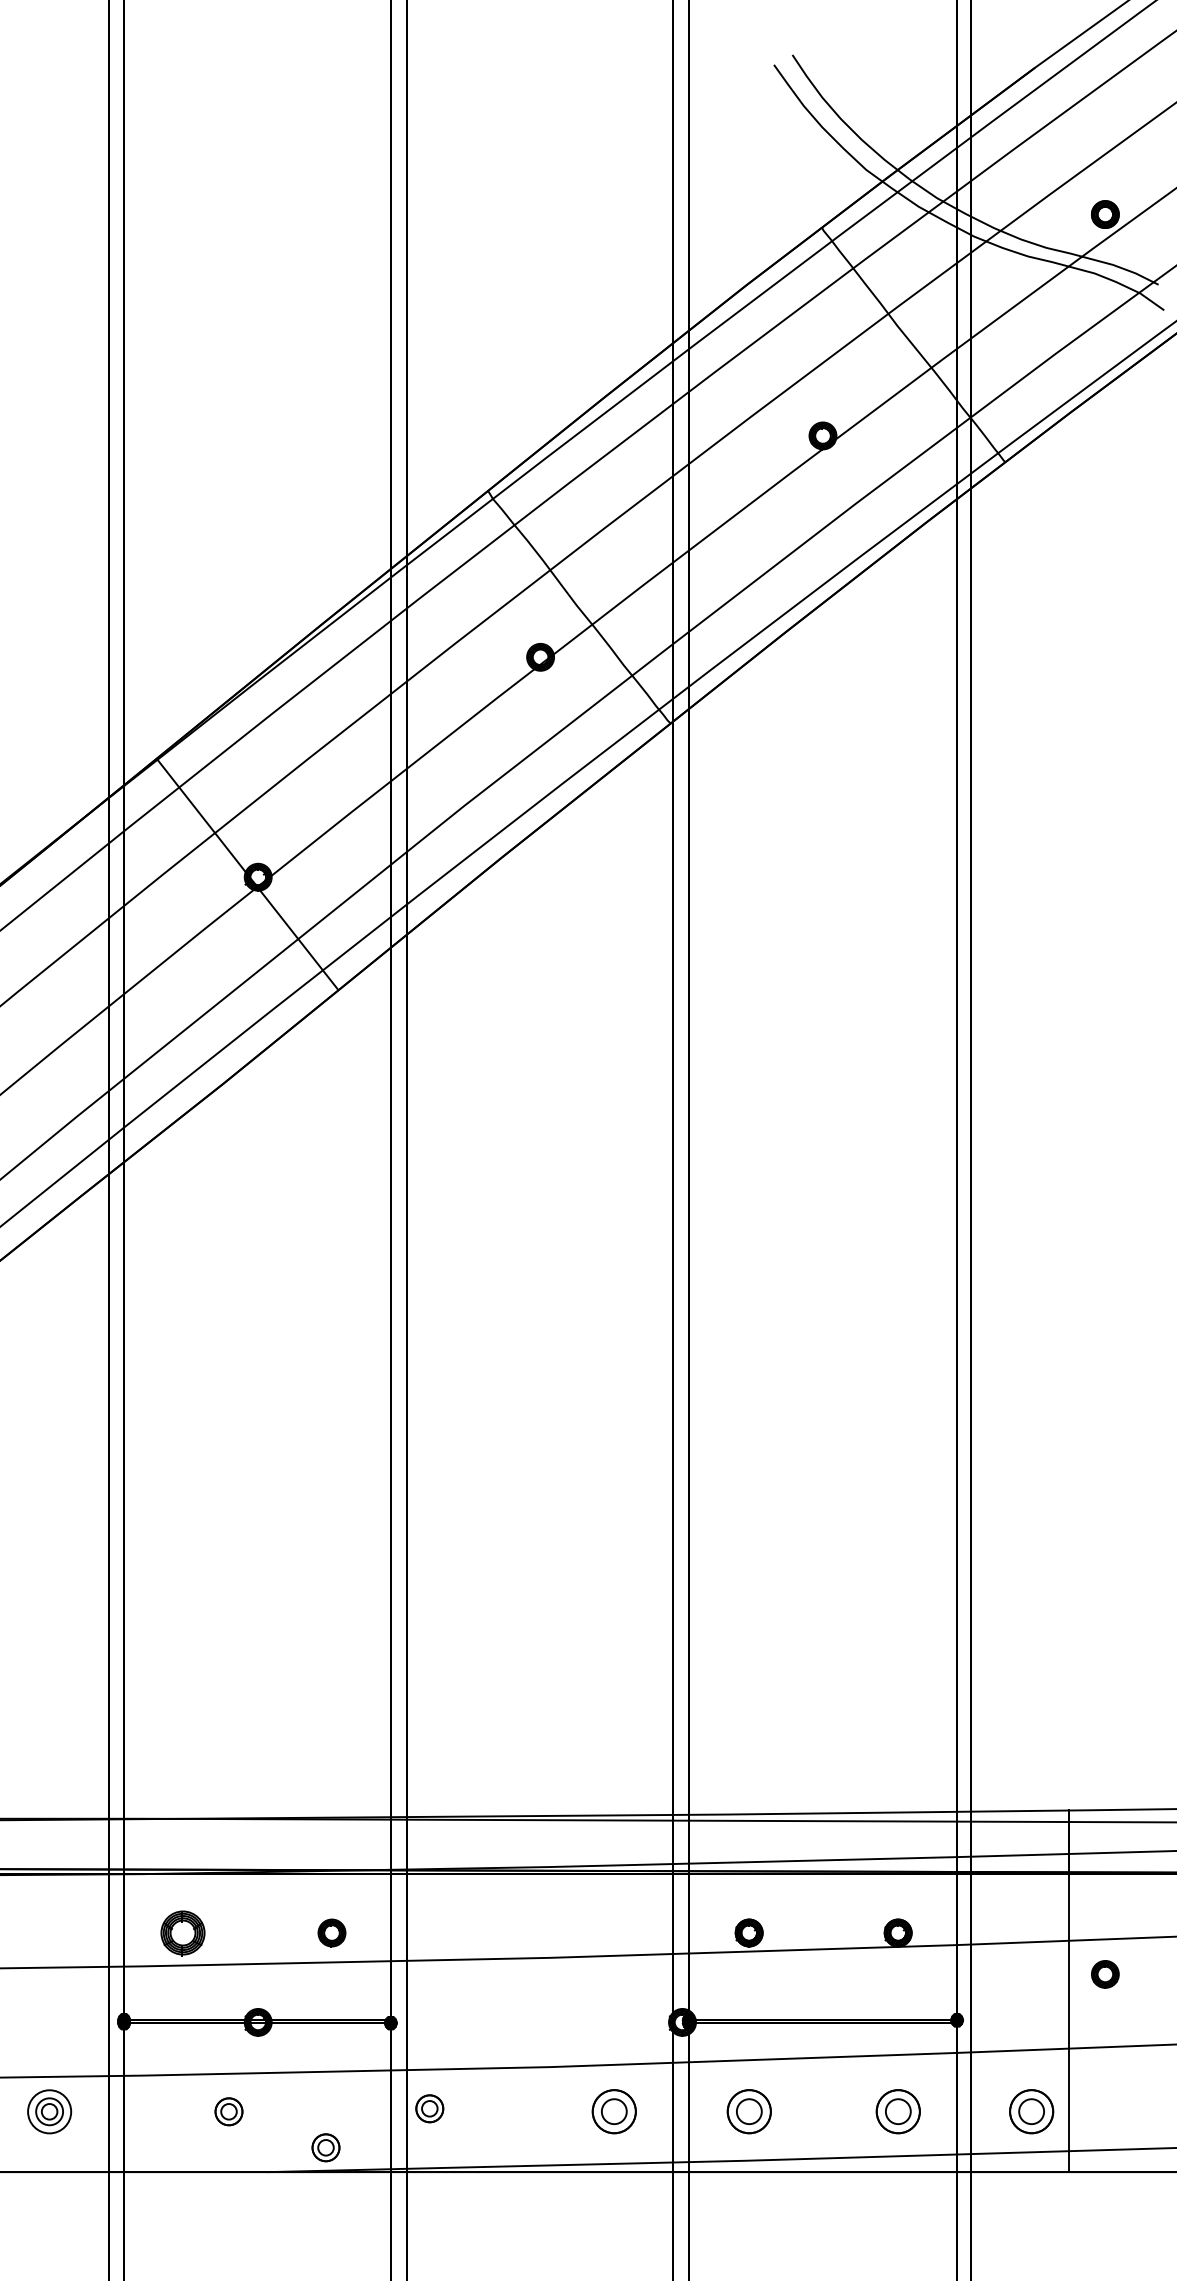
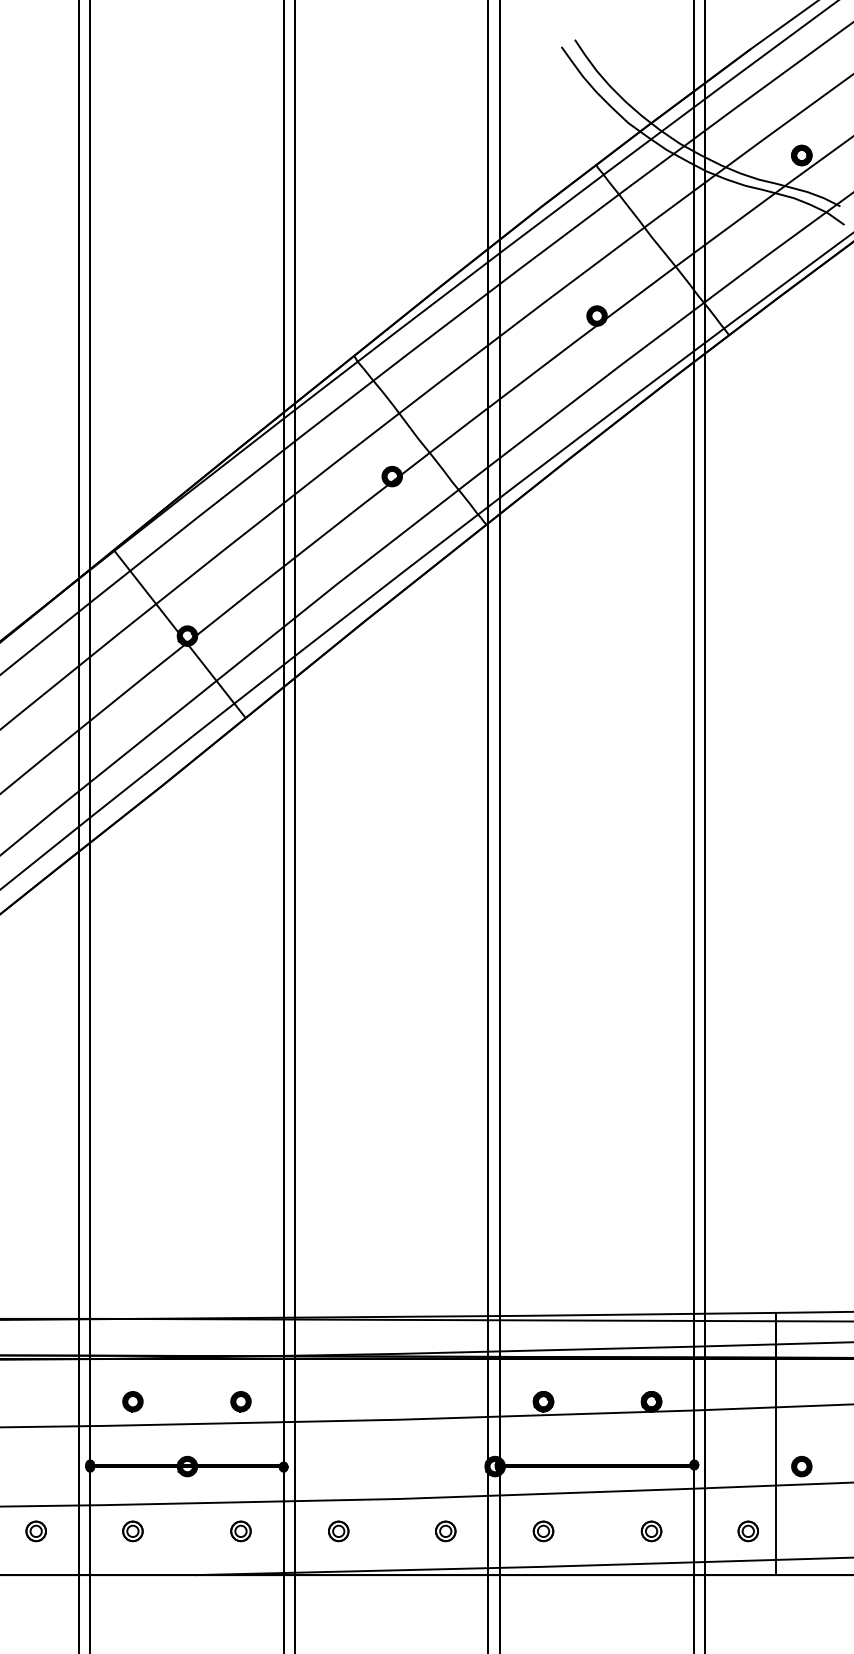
part: (182, 1932) -> (132, 1401), size x0.62
part: (1105, 1974) -> (801, 1466), moved
part: (429, 2108) -> (338, 1531), moved
circle: (49, 2111) -> (36, 1531), size x0.62
part: (228, 2111) -> (132, 1531), moved
part: (614, 2111) -> (445, 1531), size x0.62
part: (748, 2111) -> (543, 1531), size x0.62
part: (897, 2111) -> (651, 1531), size x0.62
part: (1031, 2111) -> (748, 1531), size x0.62
part: (325, 2147) -> (240, 1531), moved

